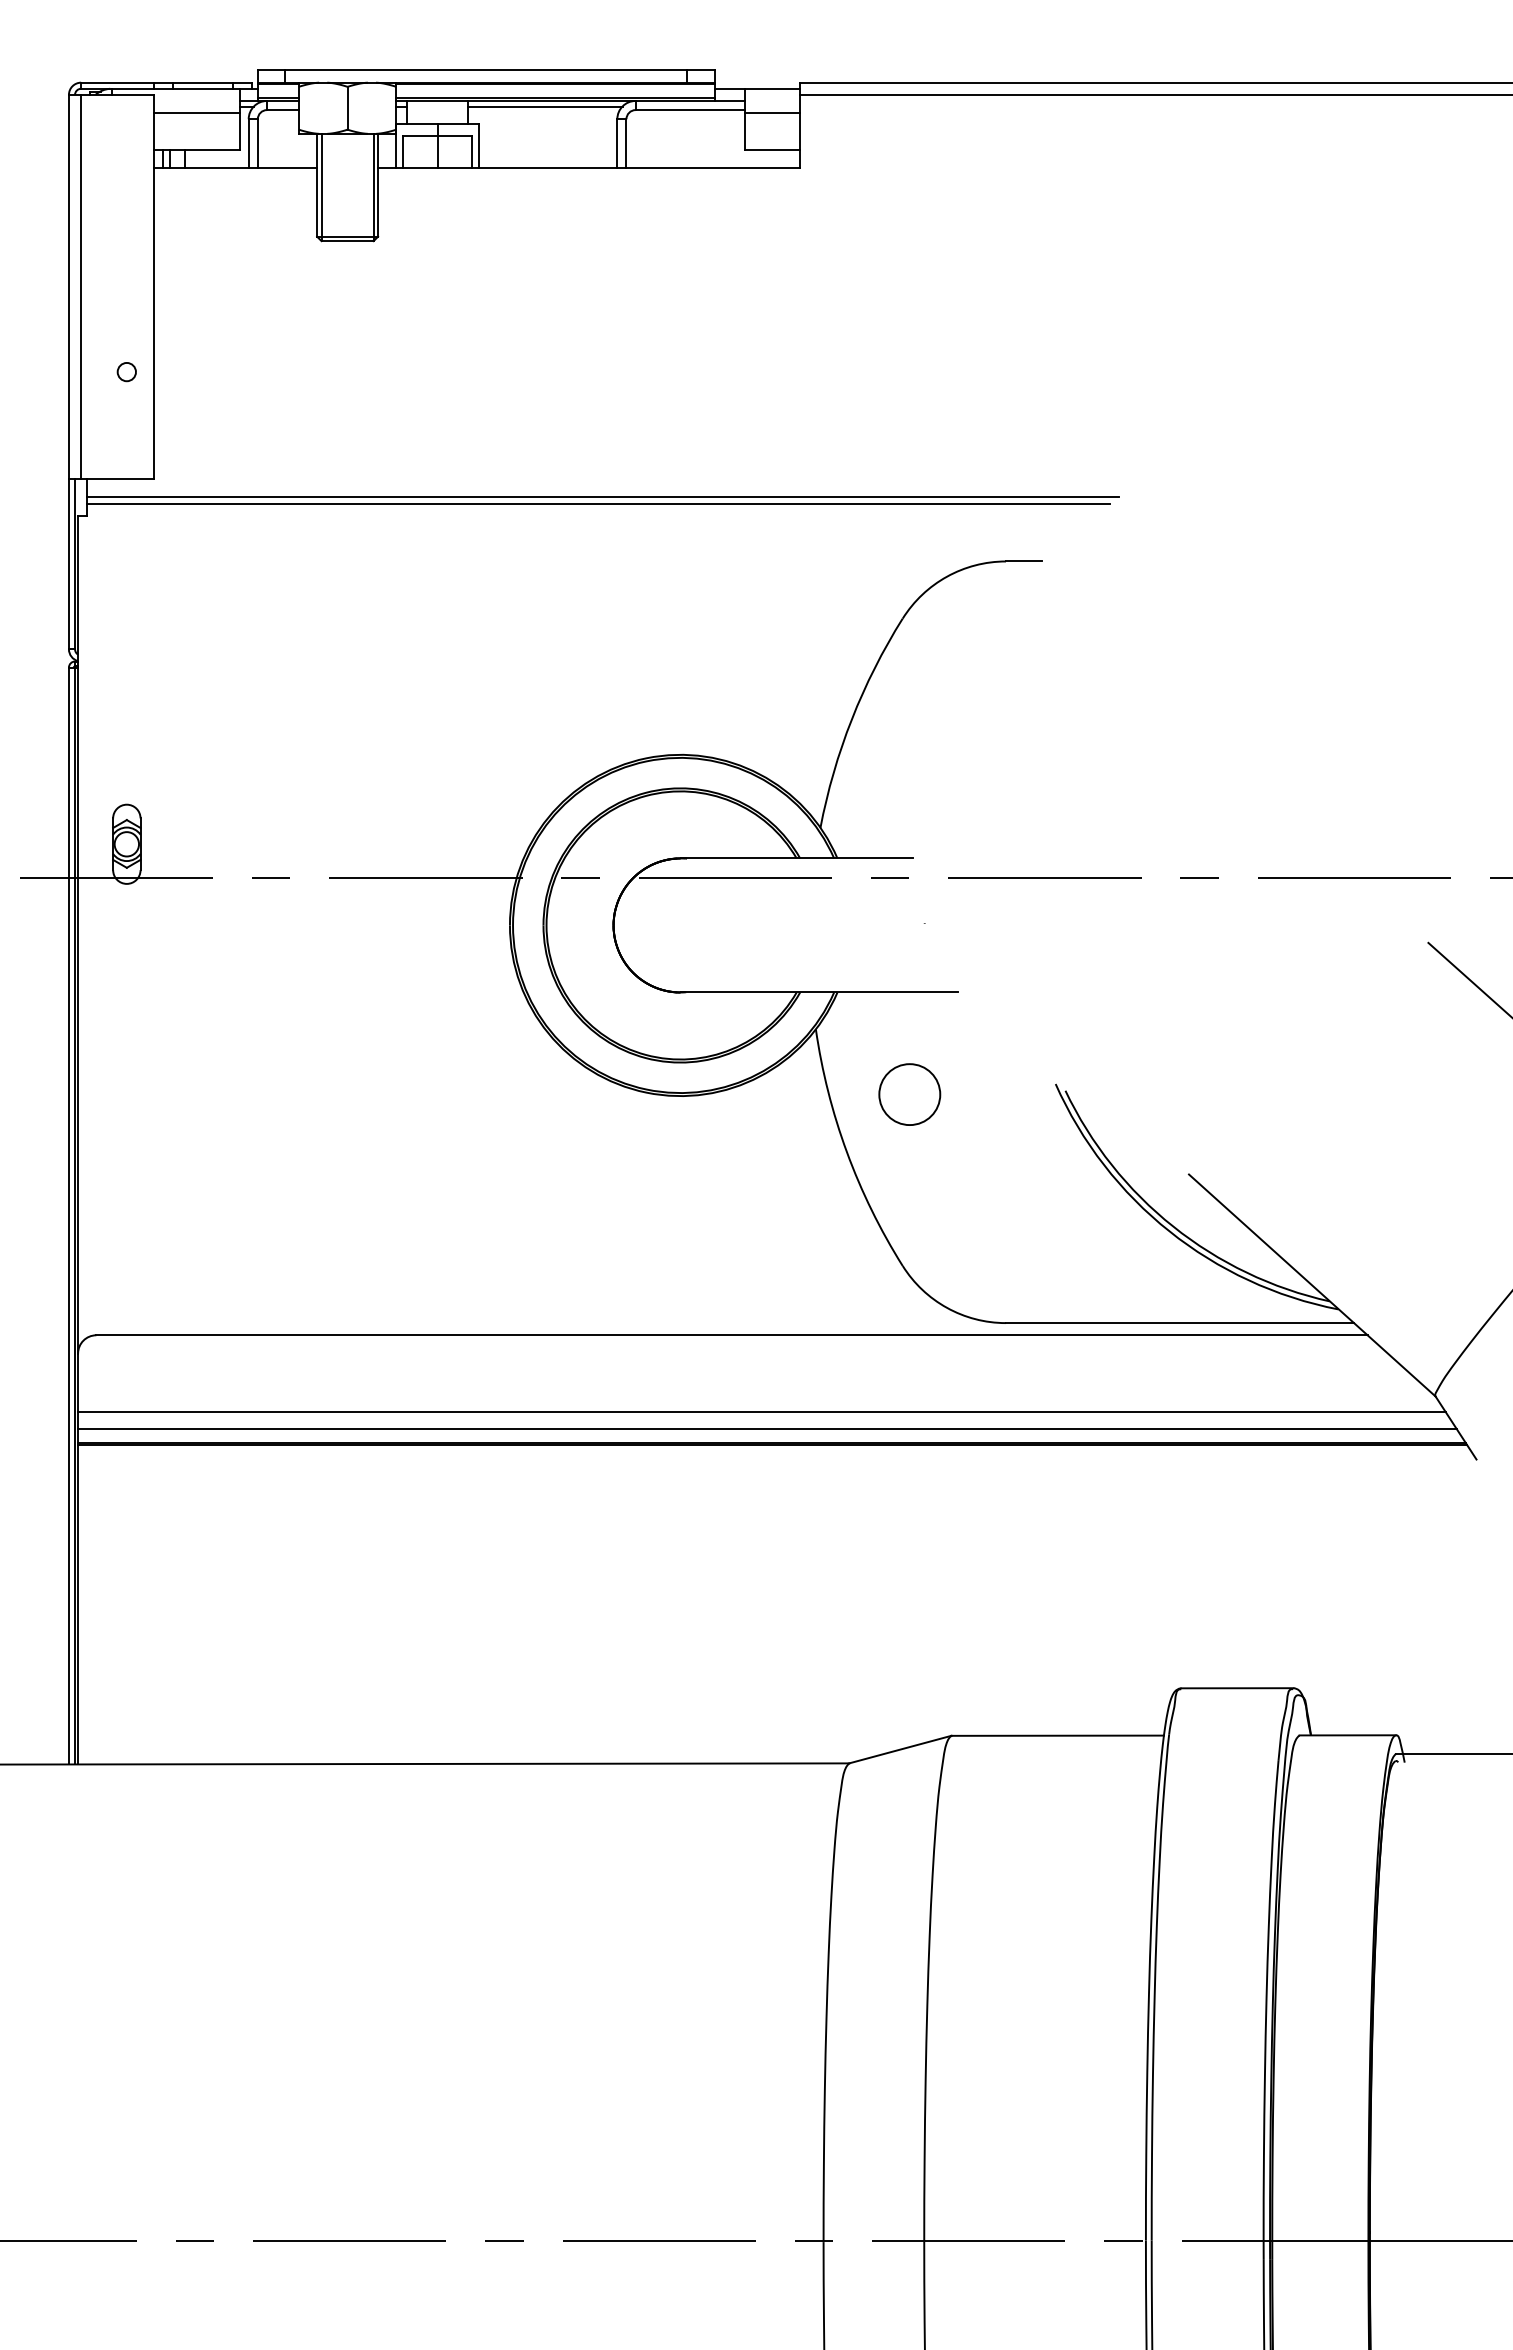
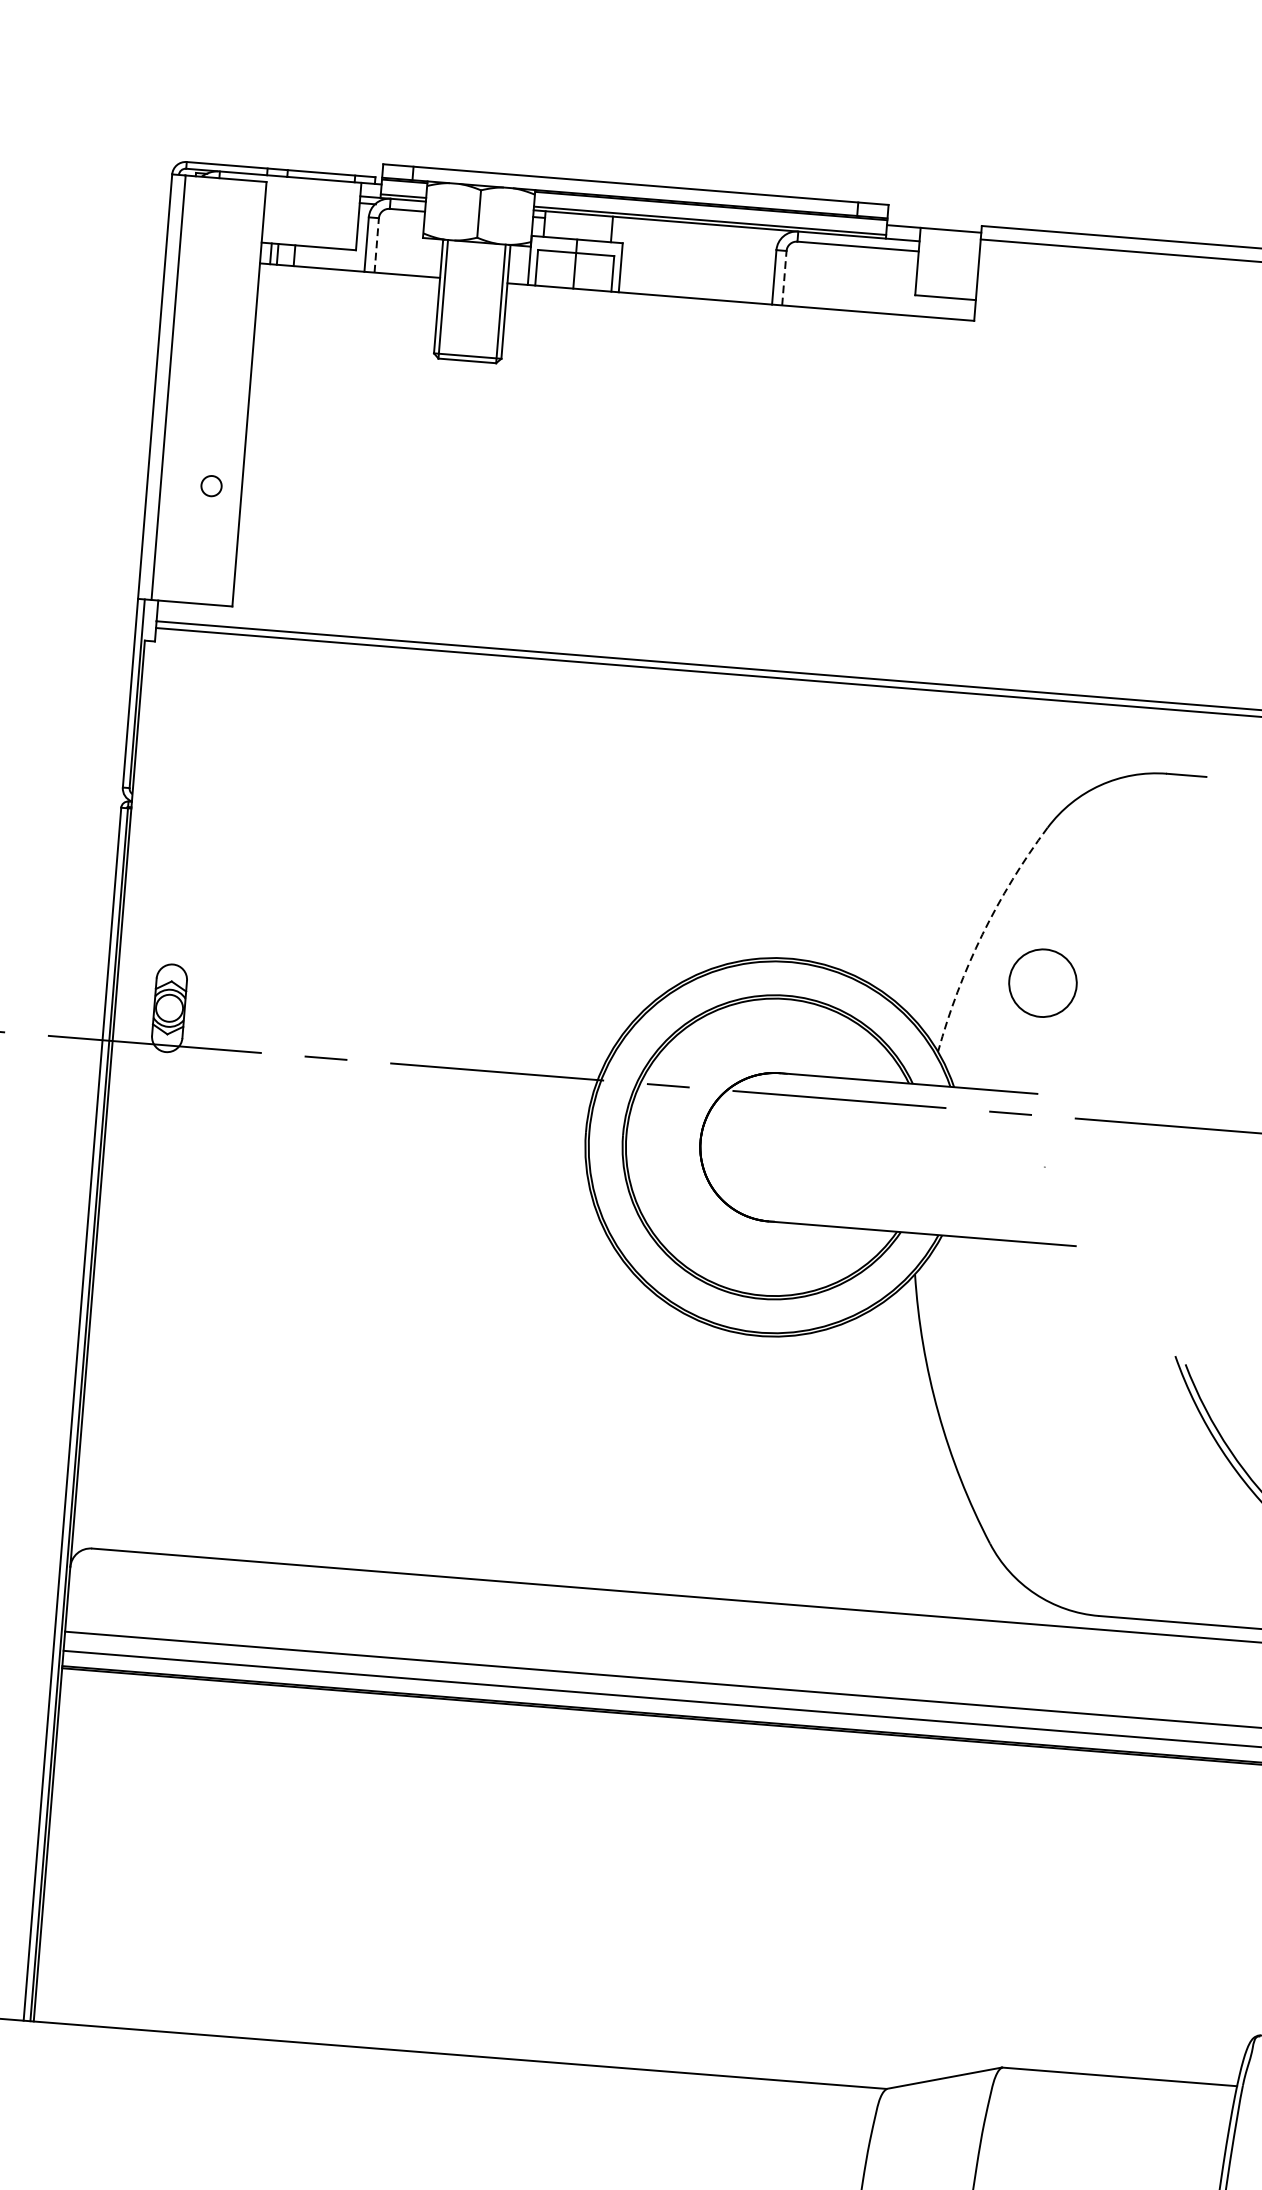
line: (545, 107) -> (698, 230), removed
line: (196, 113) -> (311, 206), removed
line: (772, 113) -> (948, 257), removed
line: (257, 143) -> (376, 244), solid -> dashed
line: (626, 143) -> (784, 277), solid -> dashed
arc: (851, 719) -> (981, 934), solid -> dashed
circle: (909, 1094) -> (1042, 983), moved

